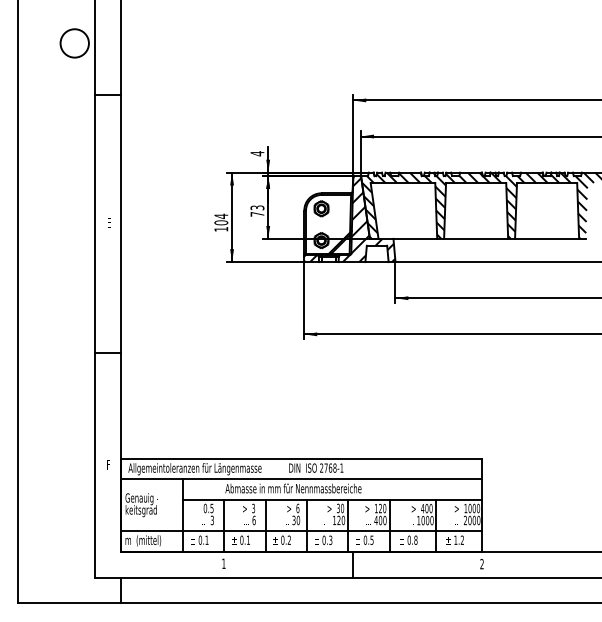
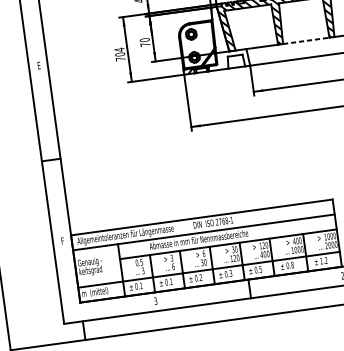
text: (257, 207) -> (144, 39), 73 -> 70
hatch: (368, 220) -> (226, 38), removed
text: (221, 229) -> (120, 59), 104 -> 704
line: (476, 238) -> (306, 40), solid -> dashed
text: (223, 563) -> (155, 301), 1 -> 3

